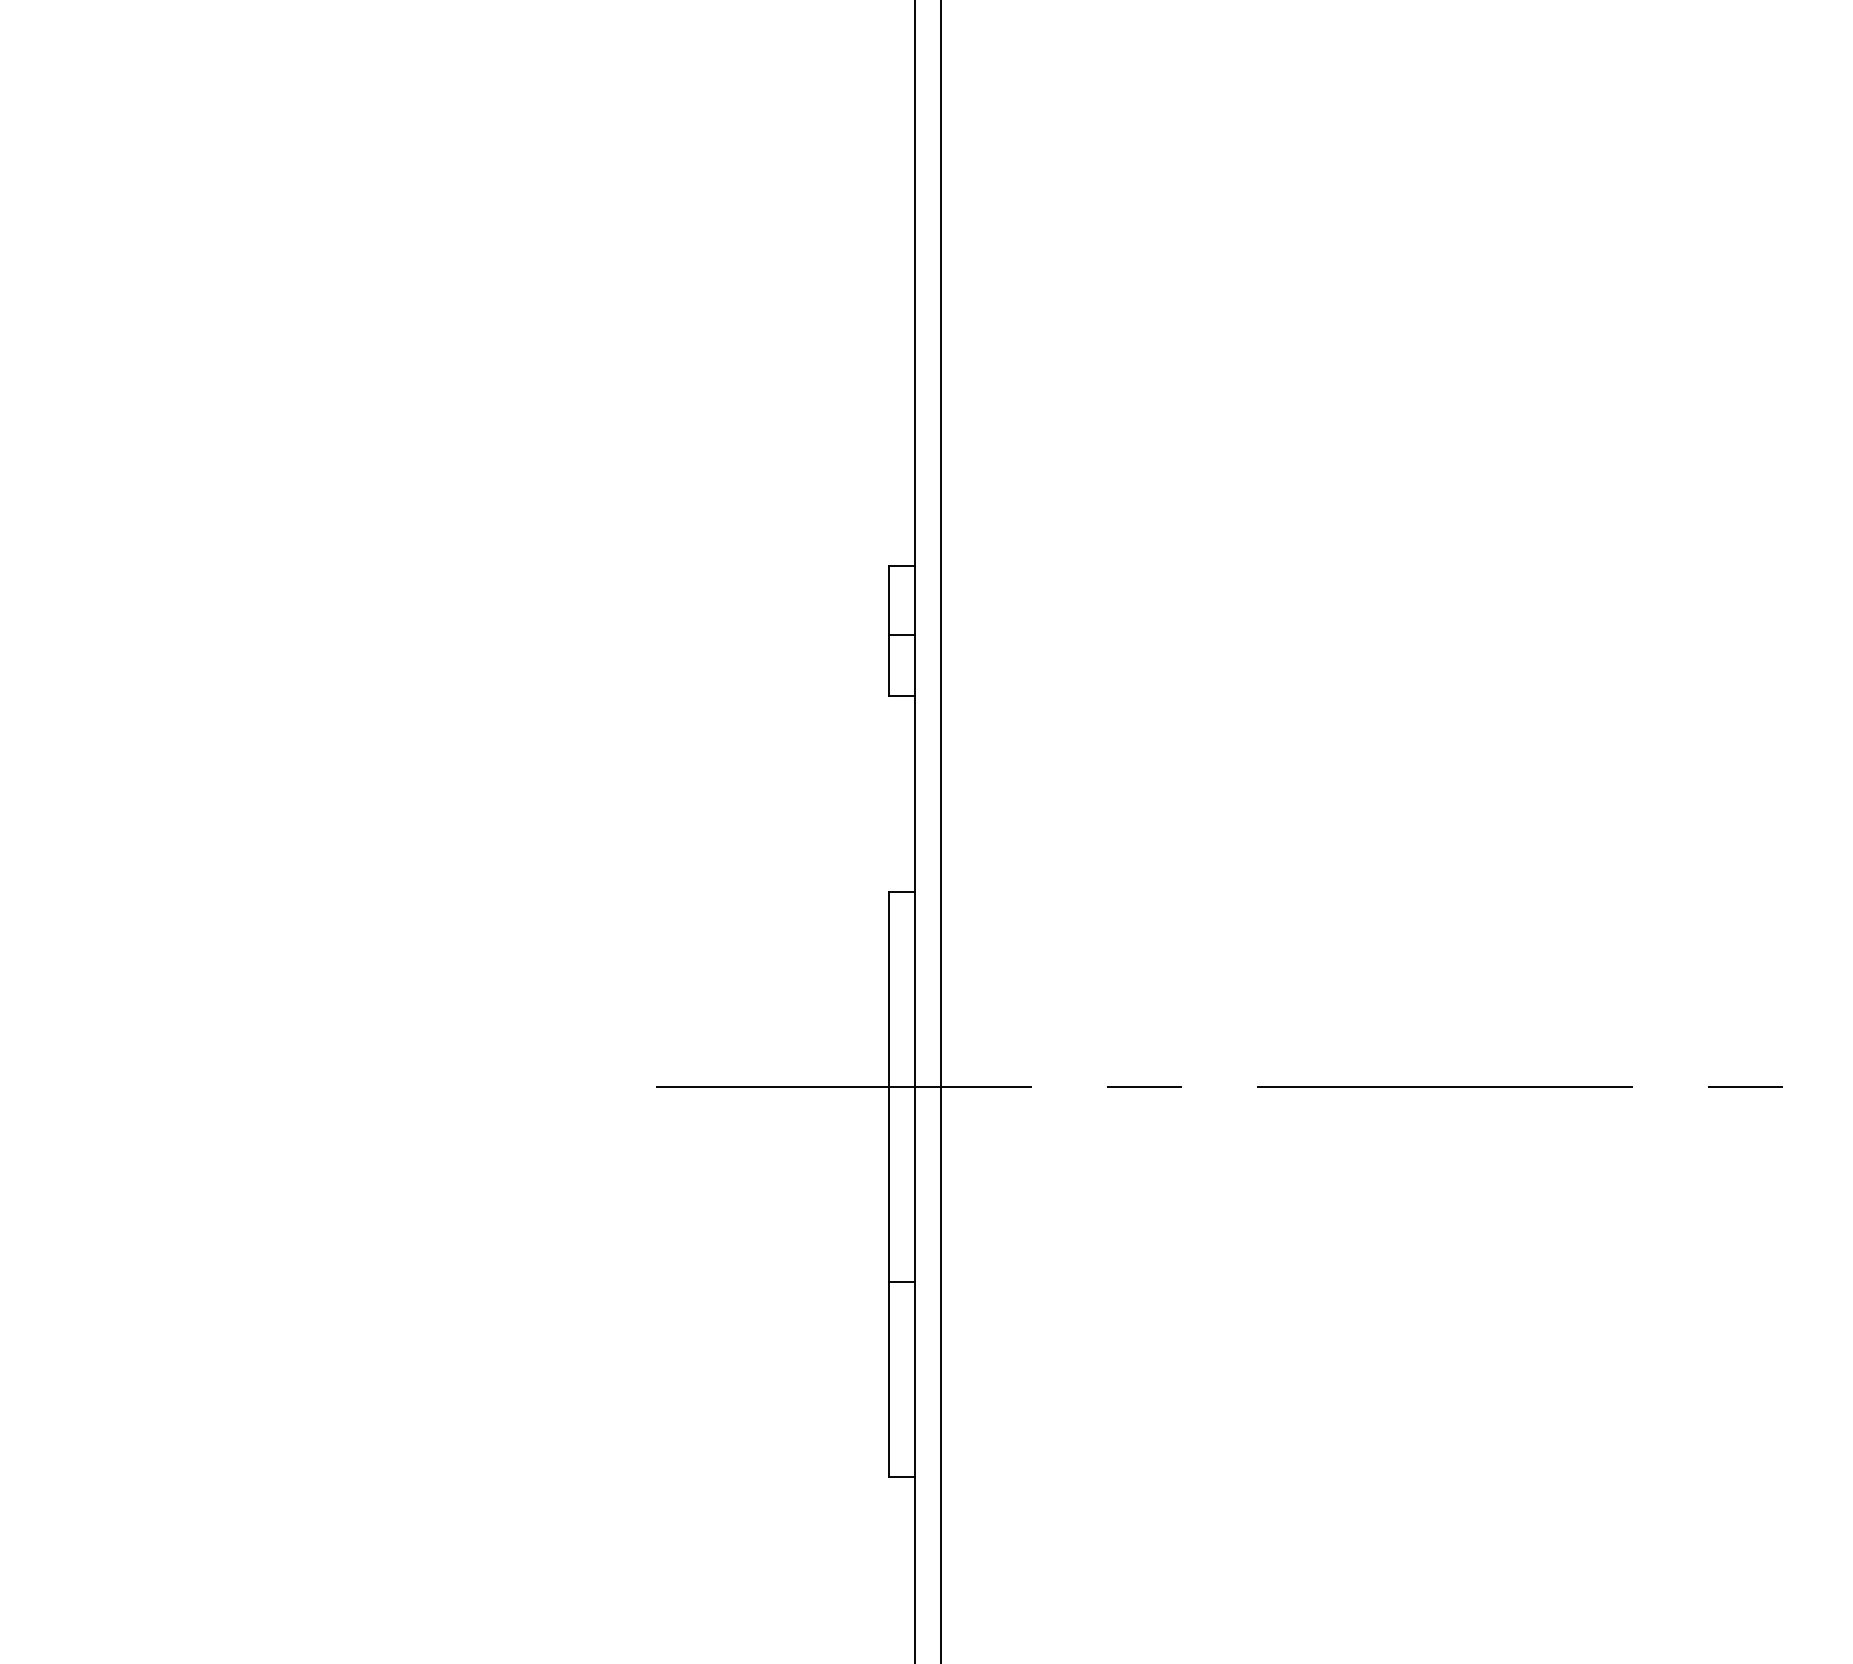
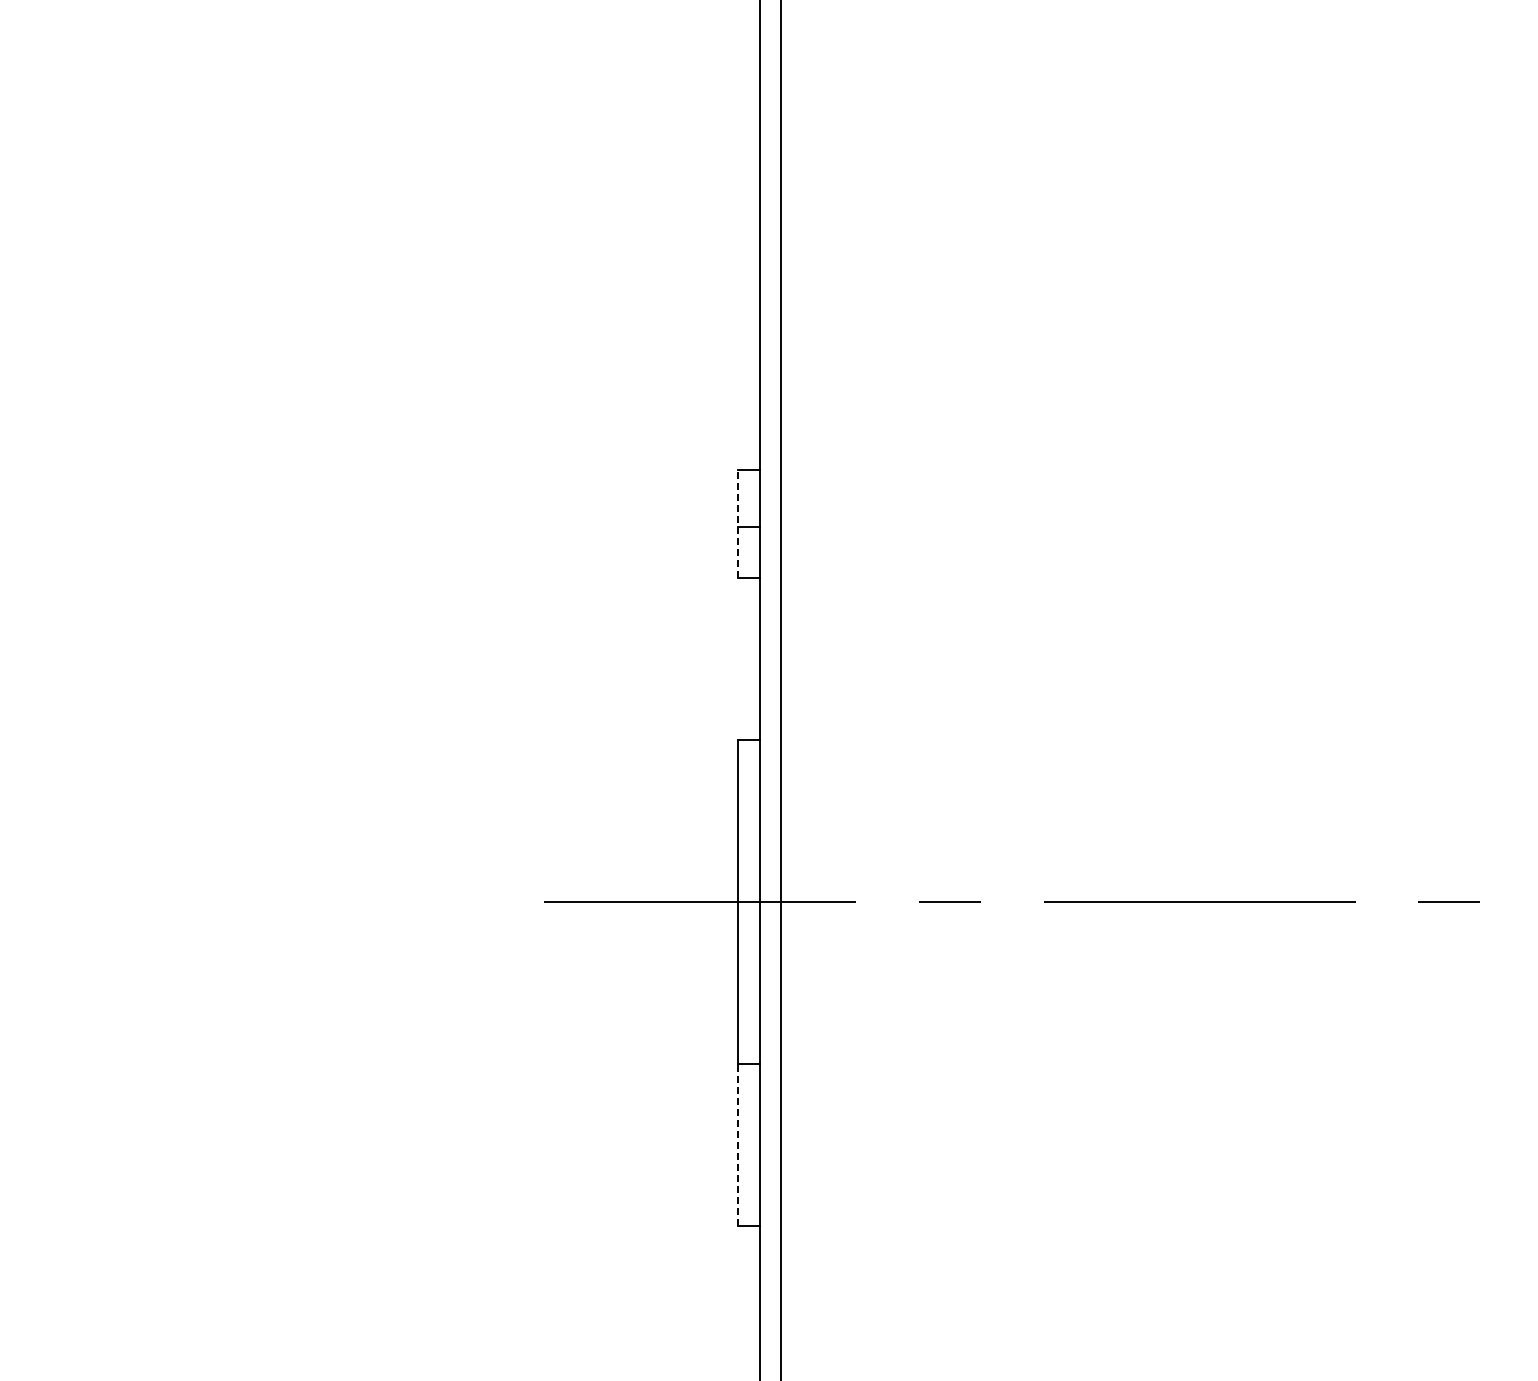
line: (888, 630) -> (737, 523), solid -> dashed
line: (888, 1378) -> (737, 1144), solid -> dashed

